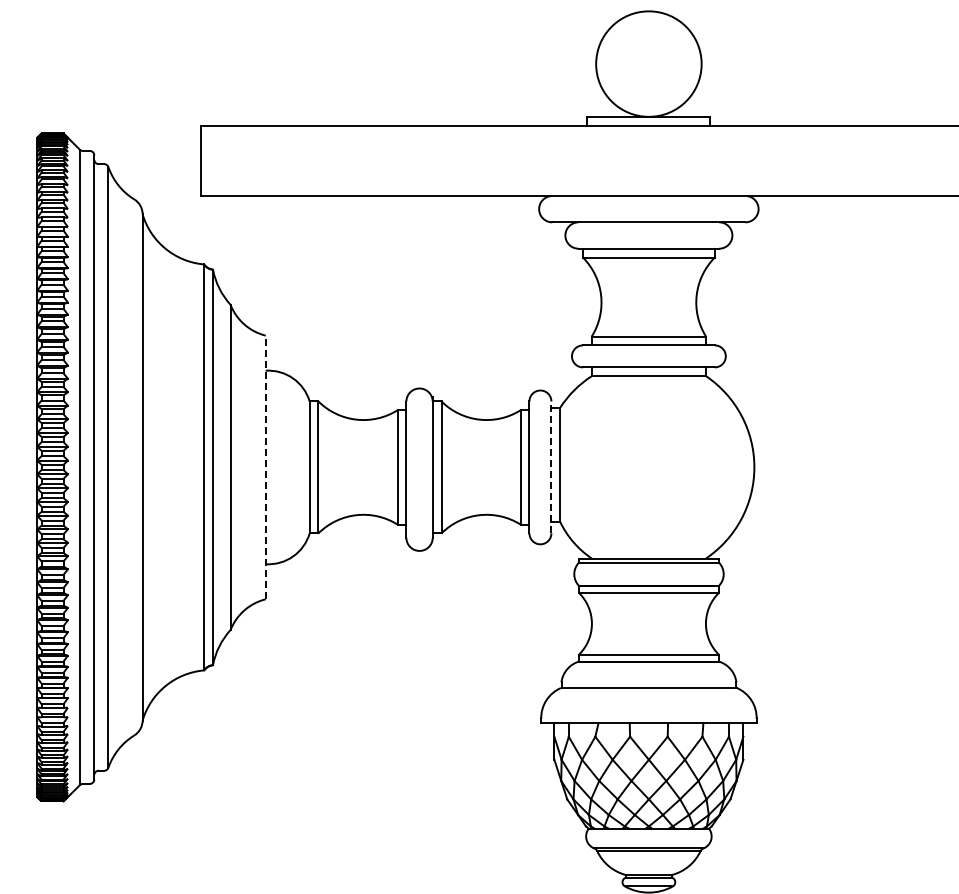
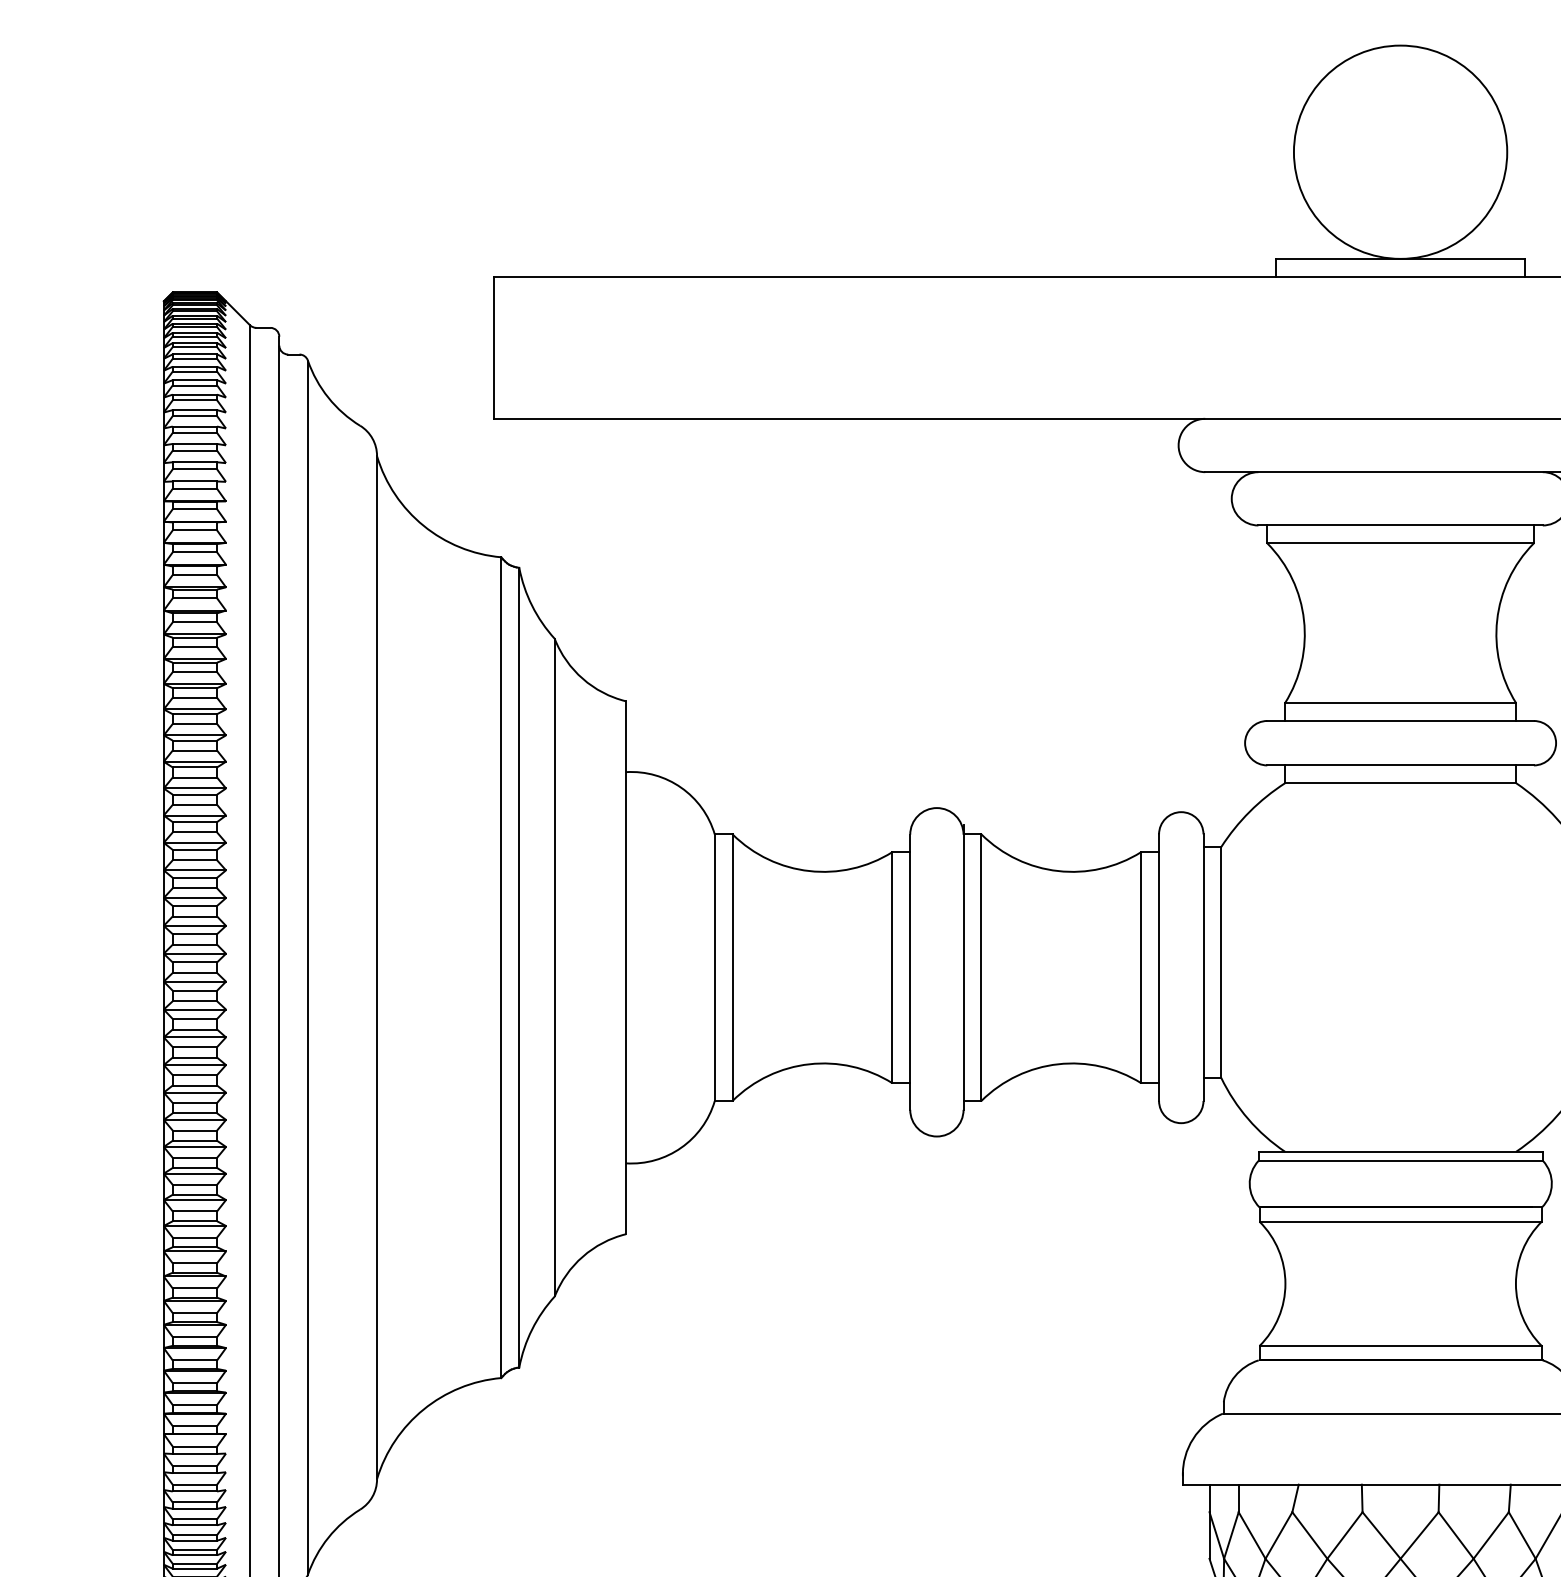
line: (265, 467) -> (625, 967), dashed -> solid
line: (551, 467) -> (1203, 967), dashed -> solid

